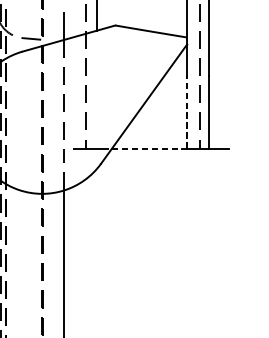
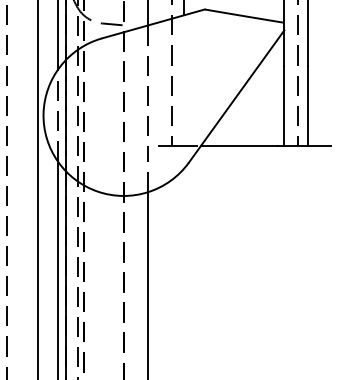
line: (187, 112) -> (284, 105), dashed -> solid
line: (146, 148) -> (239, 145), dashed -> solid

